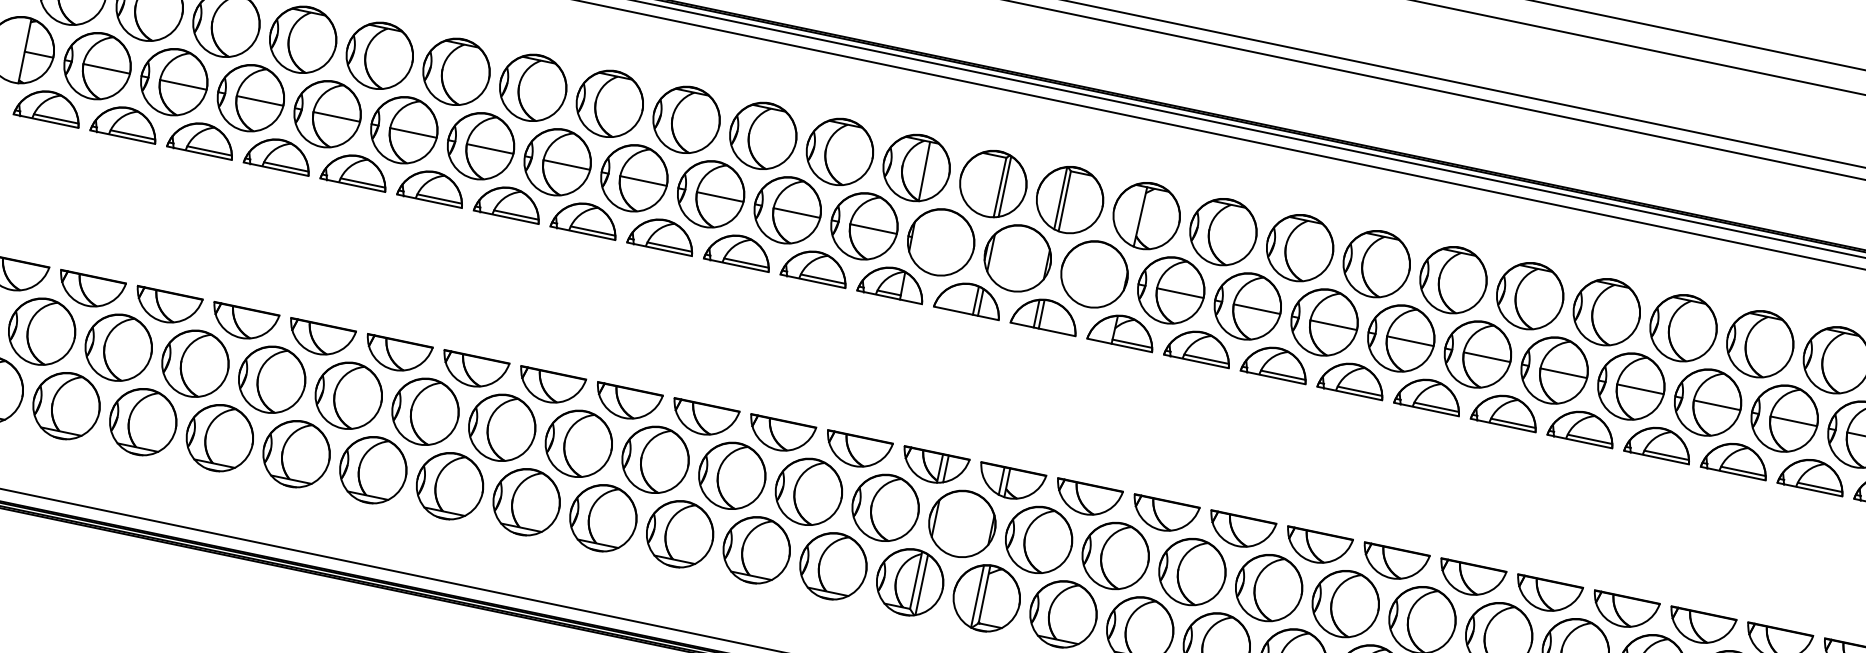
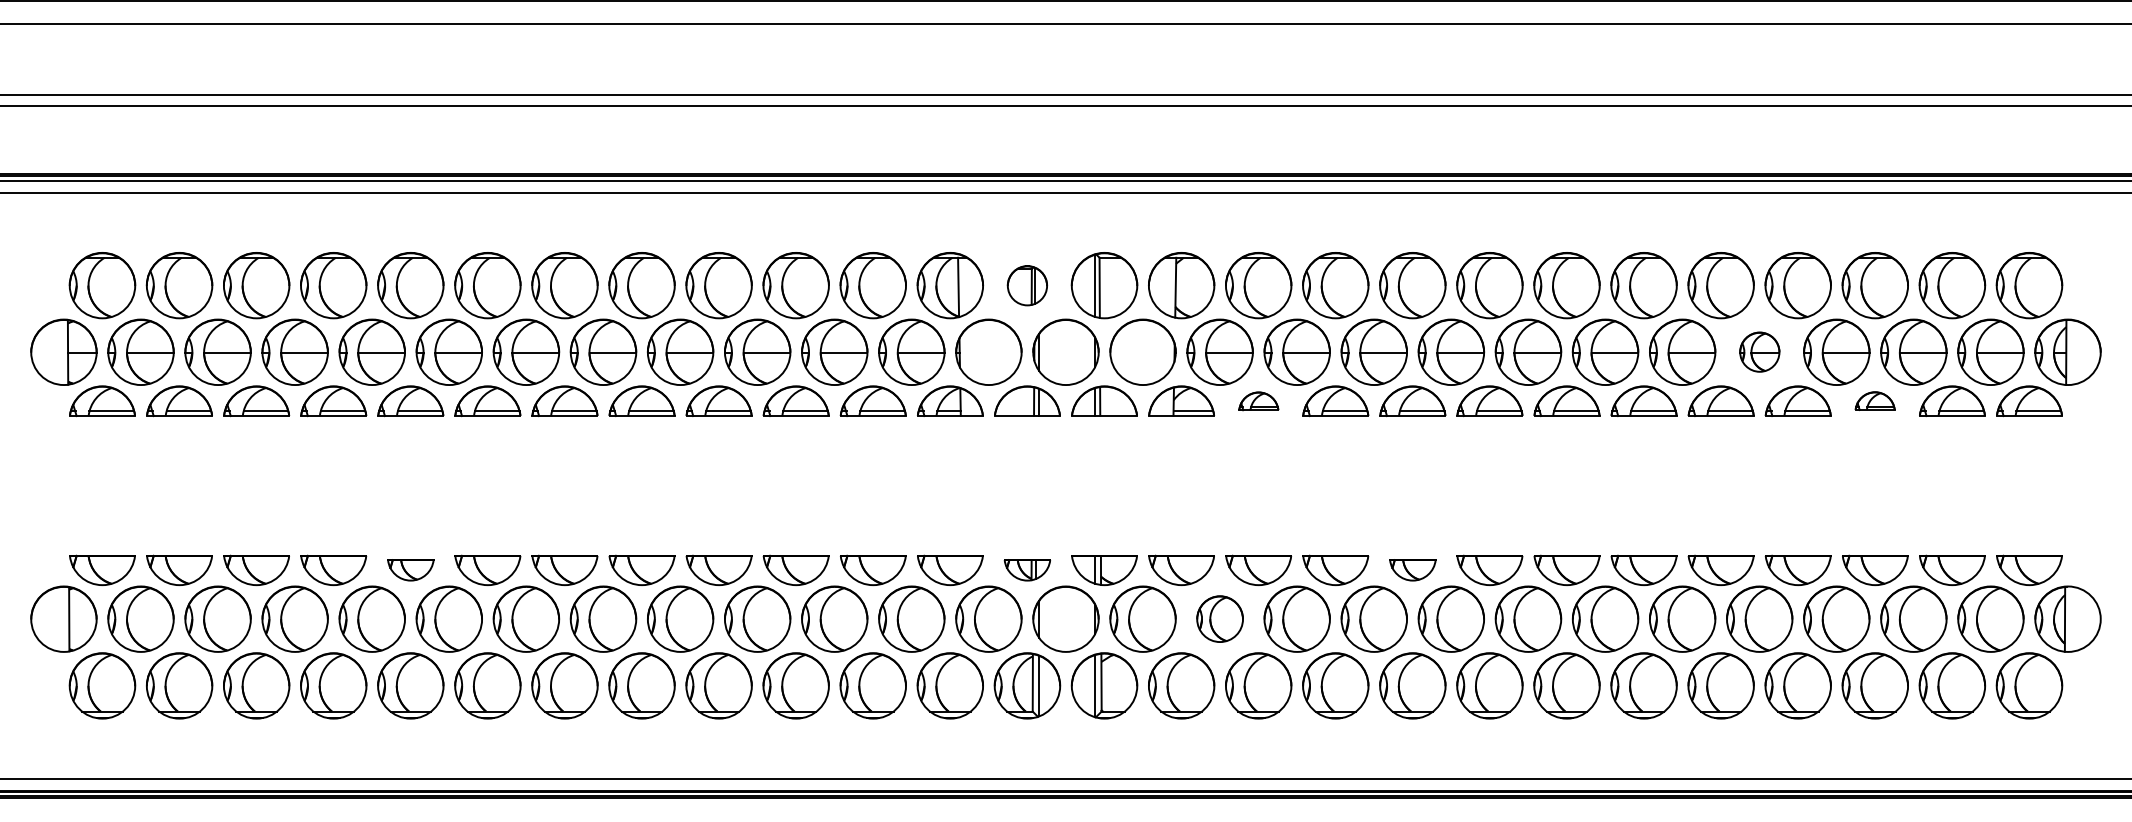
part: (993, 183) -> (1027, 285), size x0.6
part: (320, 338) -> (410, 569), size x0.7
part: (1199, 347) -> (1258, 401), size x0.6
part: (1707, 401) -> (1759, 351), size x0.6
part: (934, 466) -> (1027, 569), size x0.7
part: (1812, 474) -> (1874, 400), size x0.6
part: (1317, 546) -> (1412, 569), size x0.7
part: (1115, 555) -> (1219, 618), size x0.7

